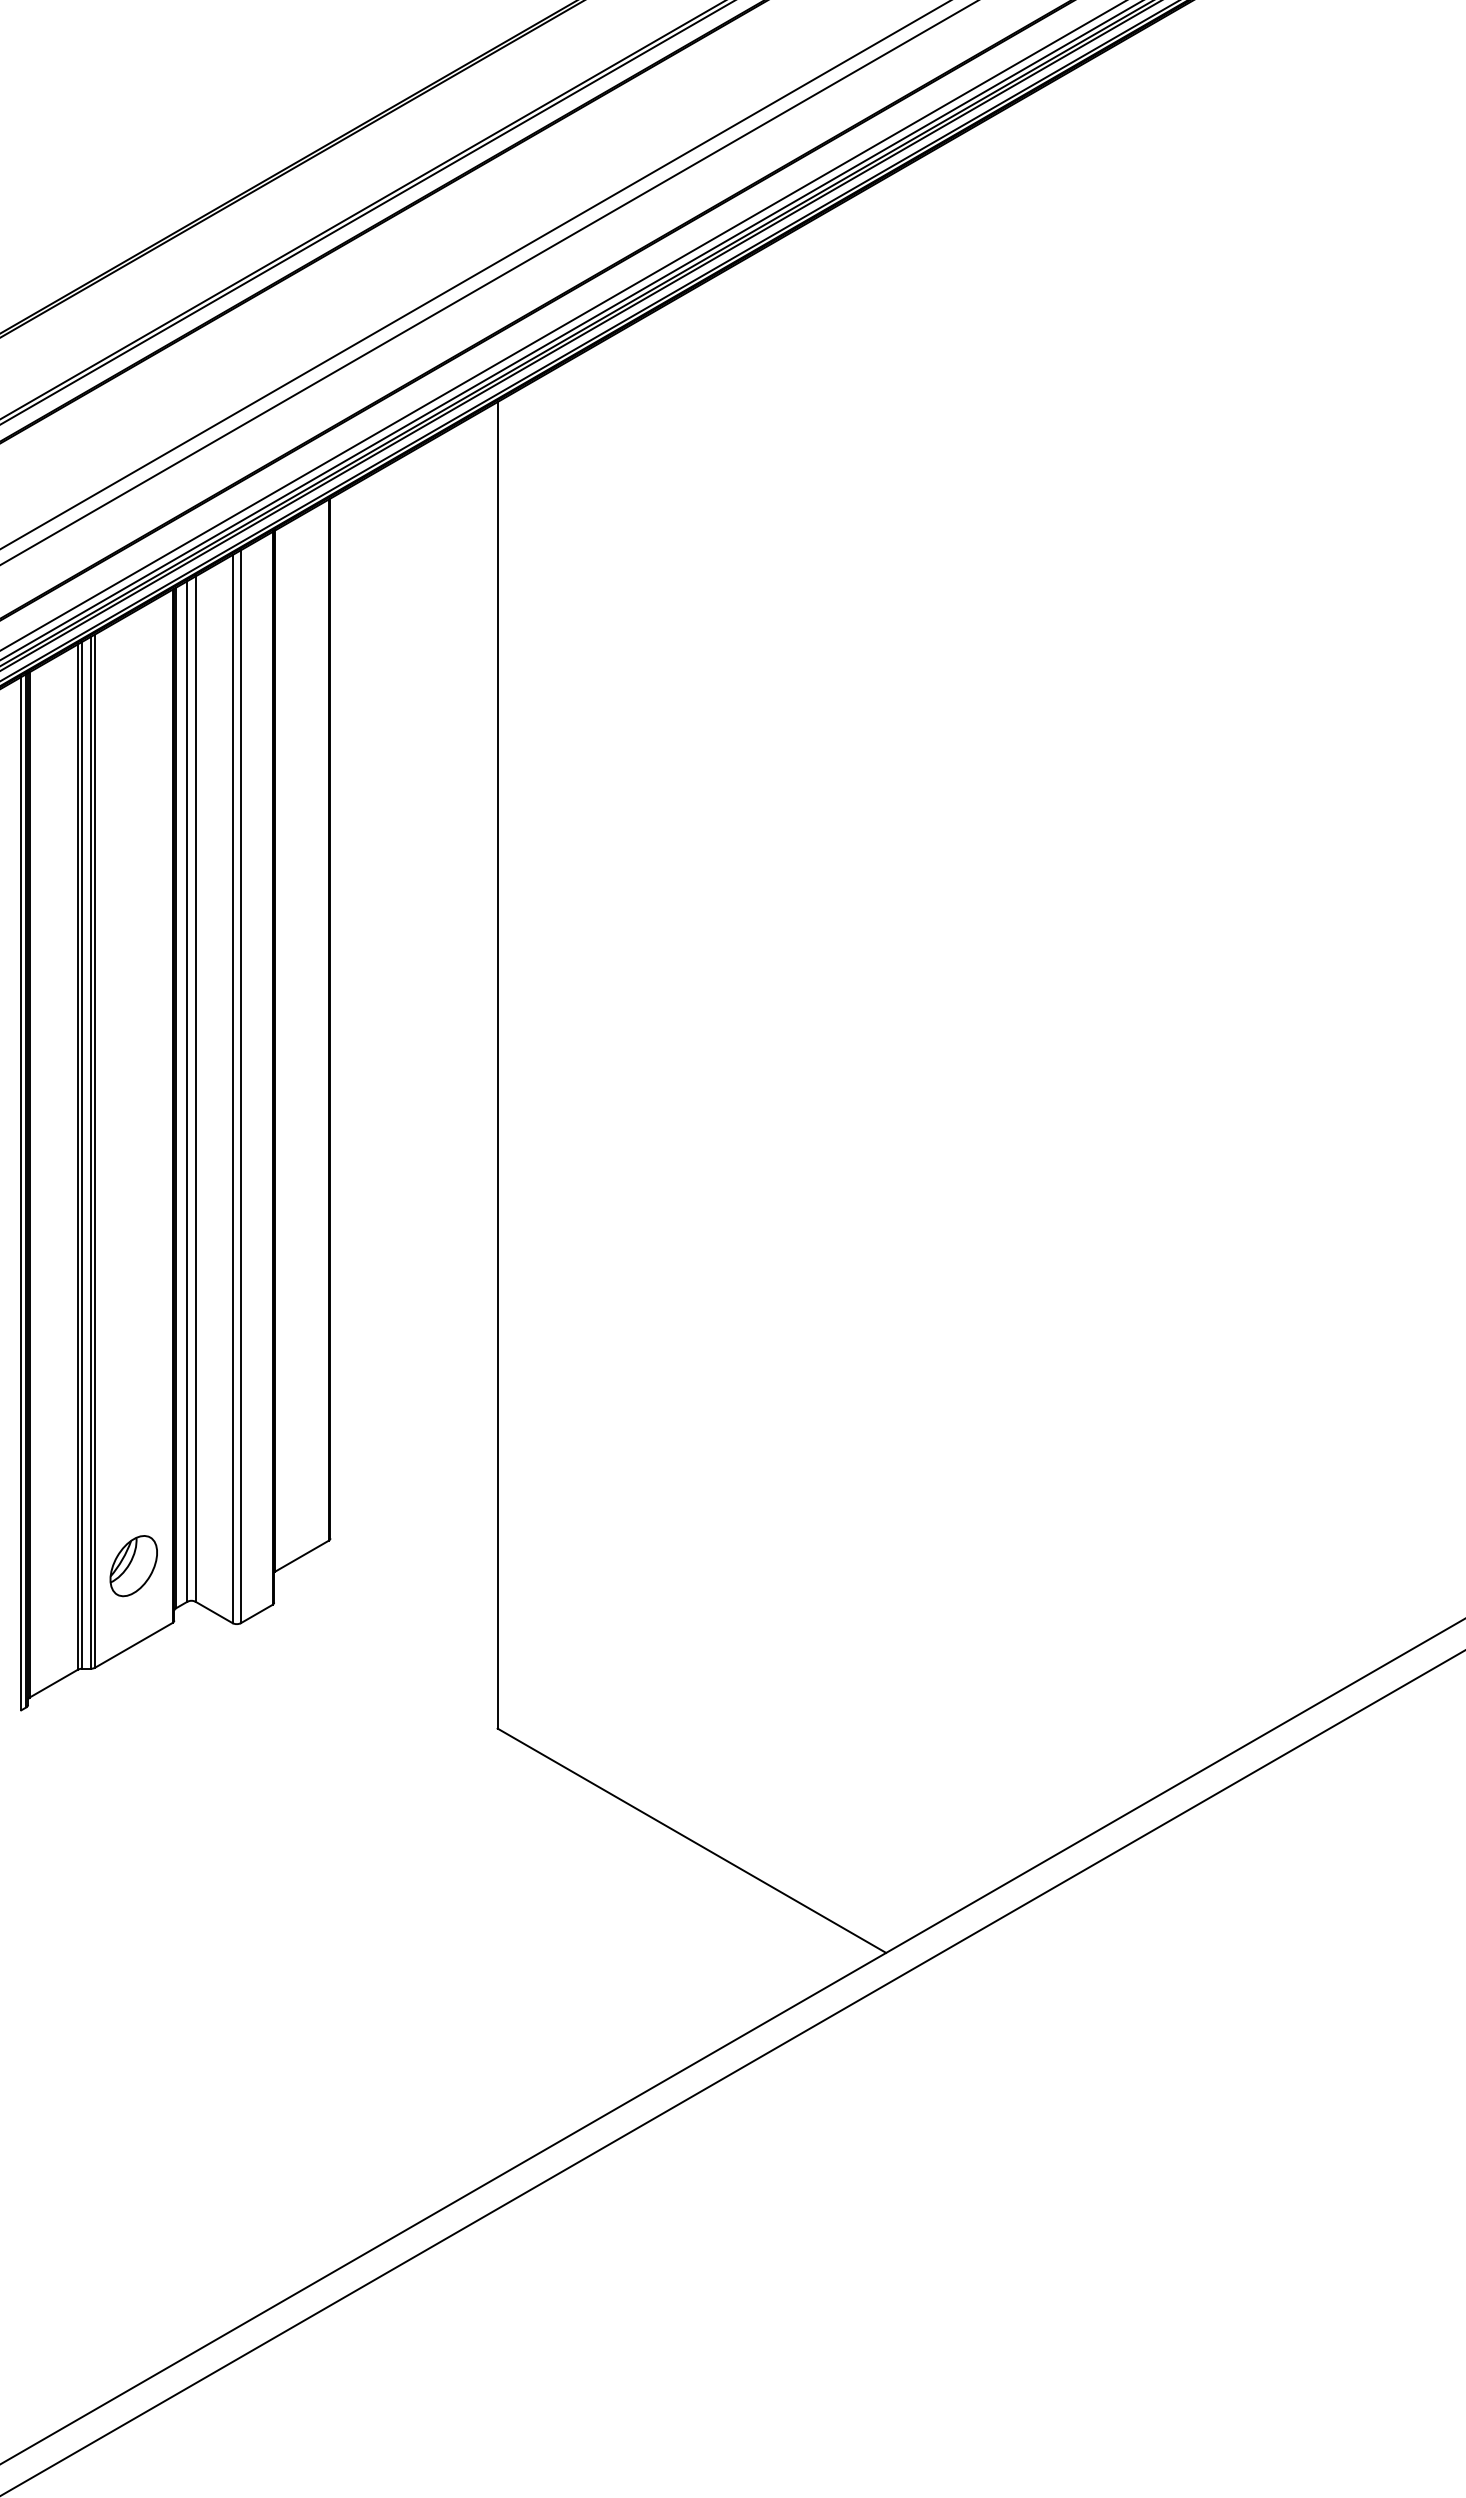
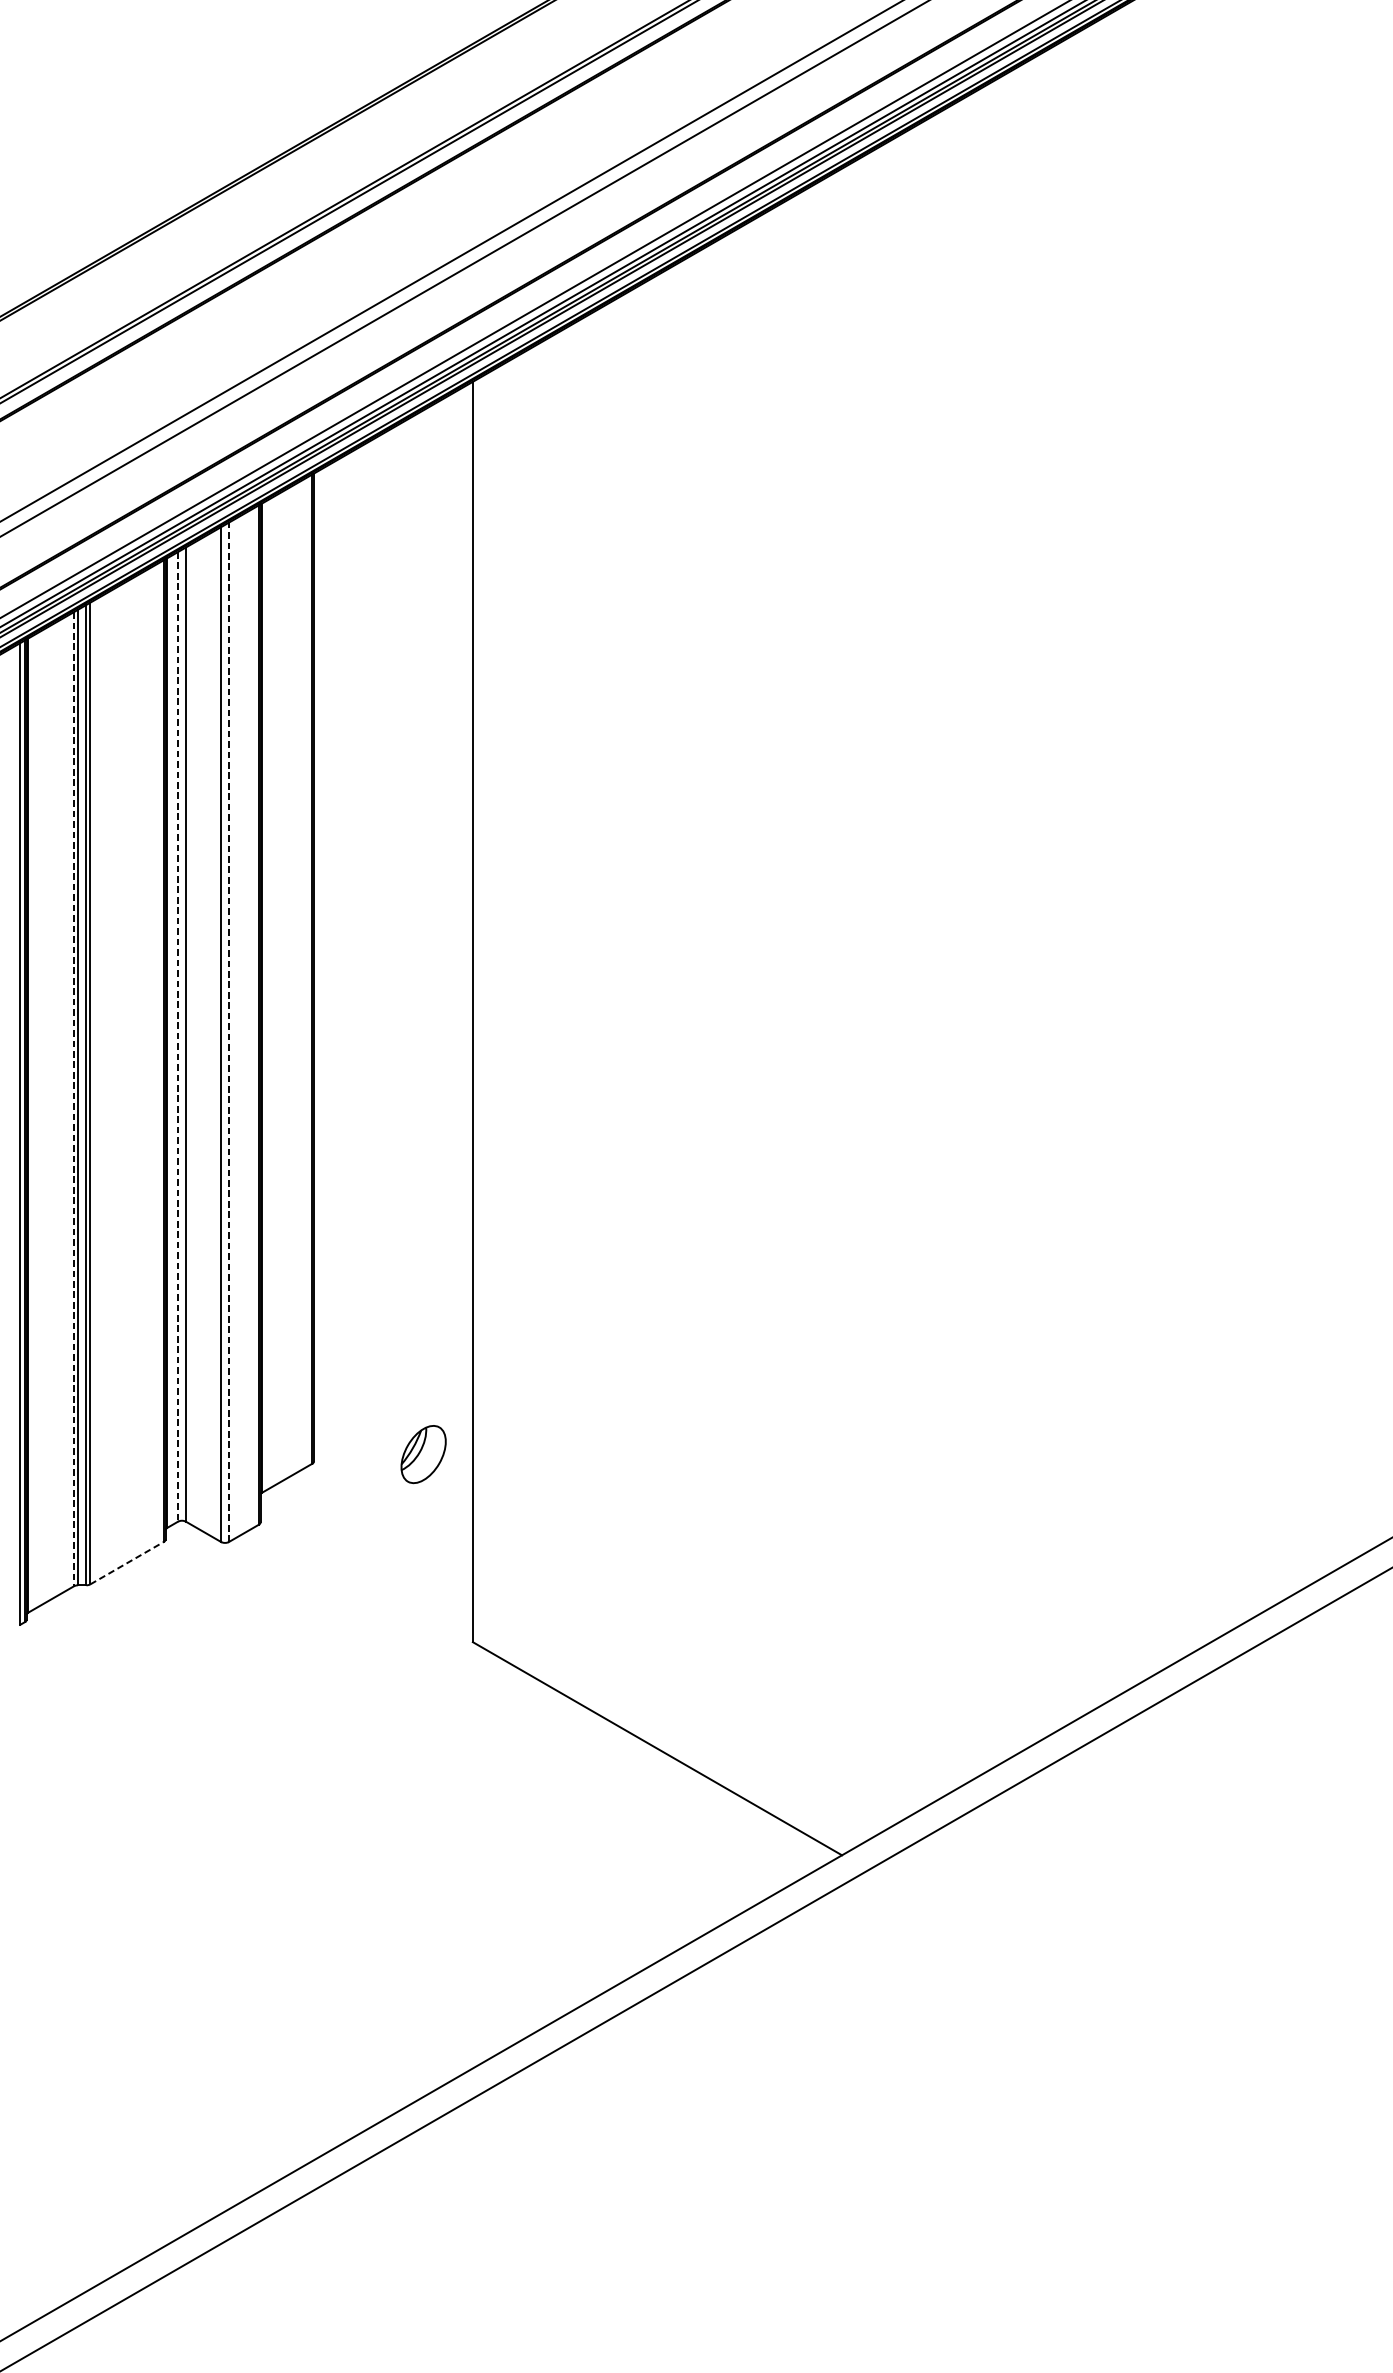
line: (240, 1086) -> (228, 1032), solid -> dashed
line: (187, 1092) -> (178, 1037), solid -> dashed
line: (77, 1157) -> (73, 1099), solid -> dashed
part: (133, 1566) -> (423, 1454), moved
line: (133, 1645) -> (126, 1563), solid -> dashed

